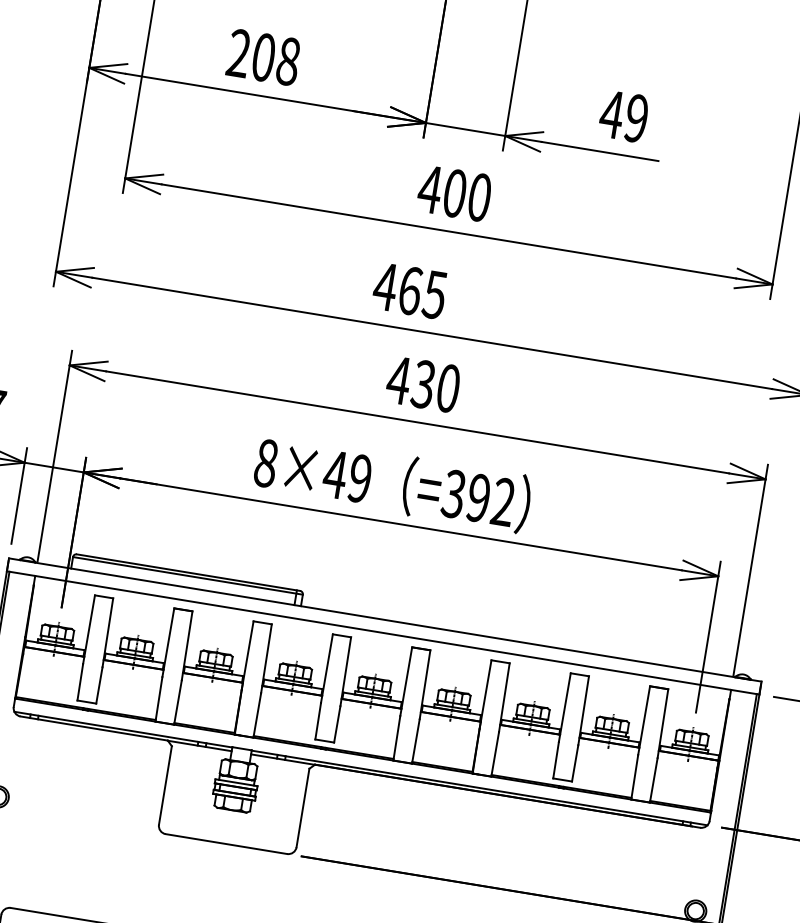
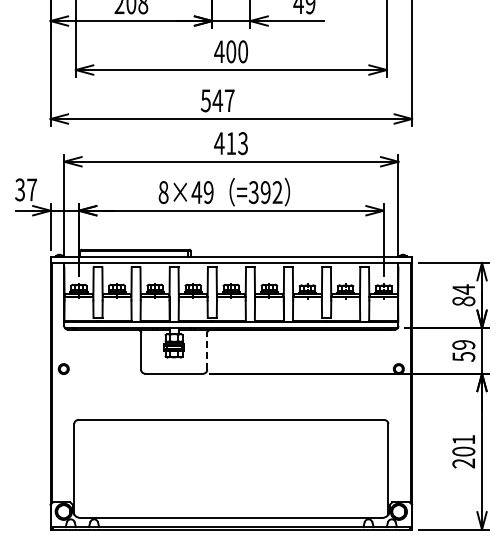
text: (409, 290) -> (217, 100), 465 -> 547
text: (434, 386) -> (236, 143), 430 -> 413
line: (303, 807) -> (207, 350), solid -> dashed

